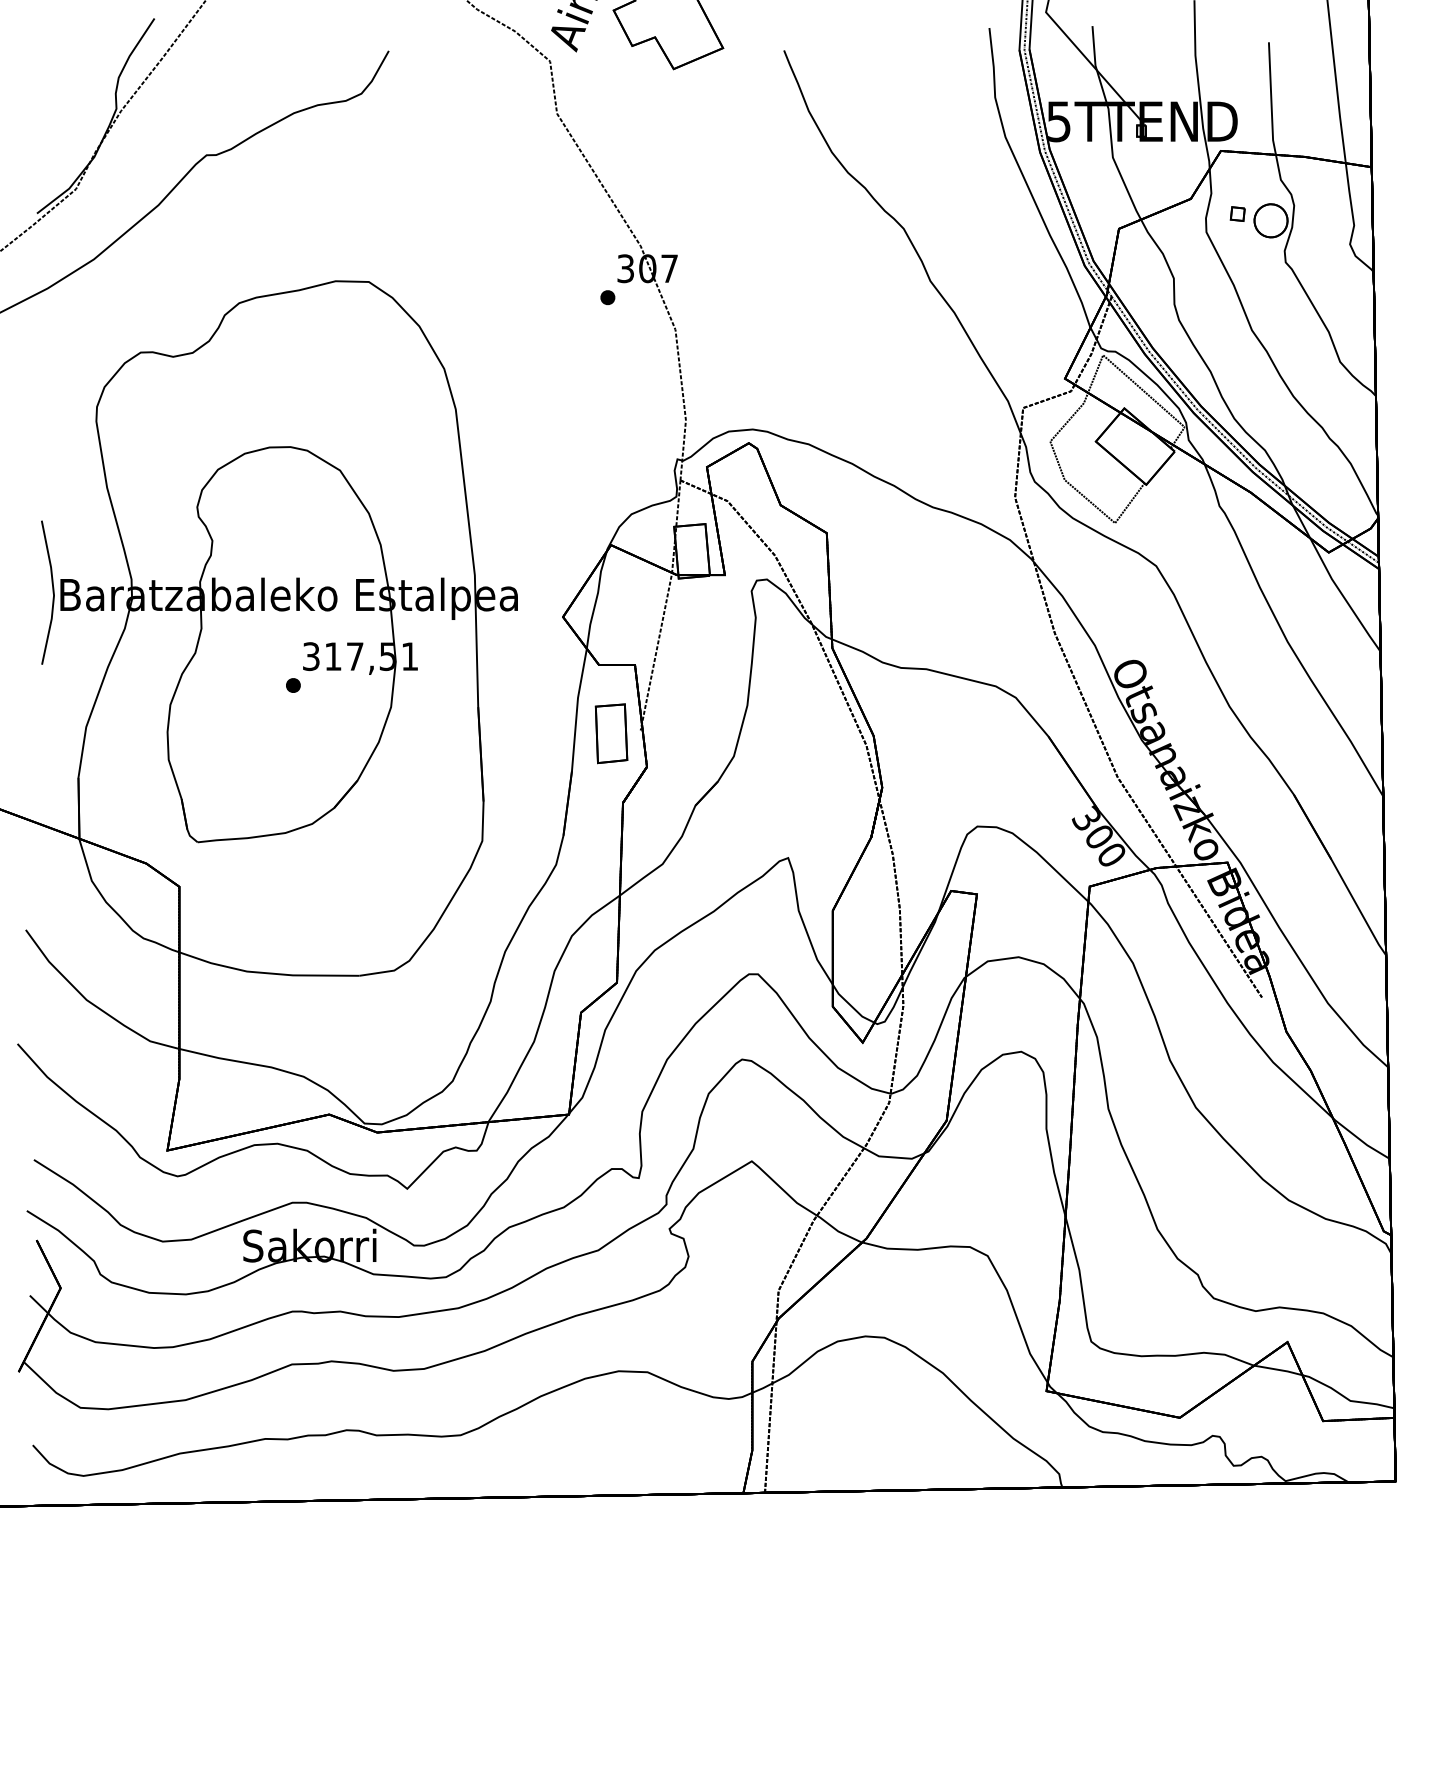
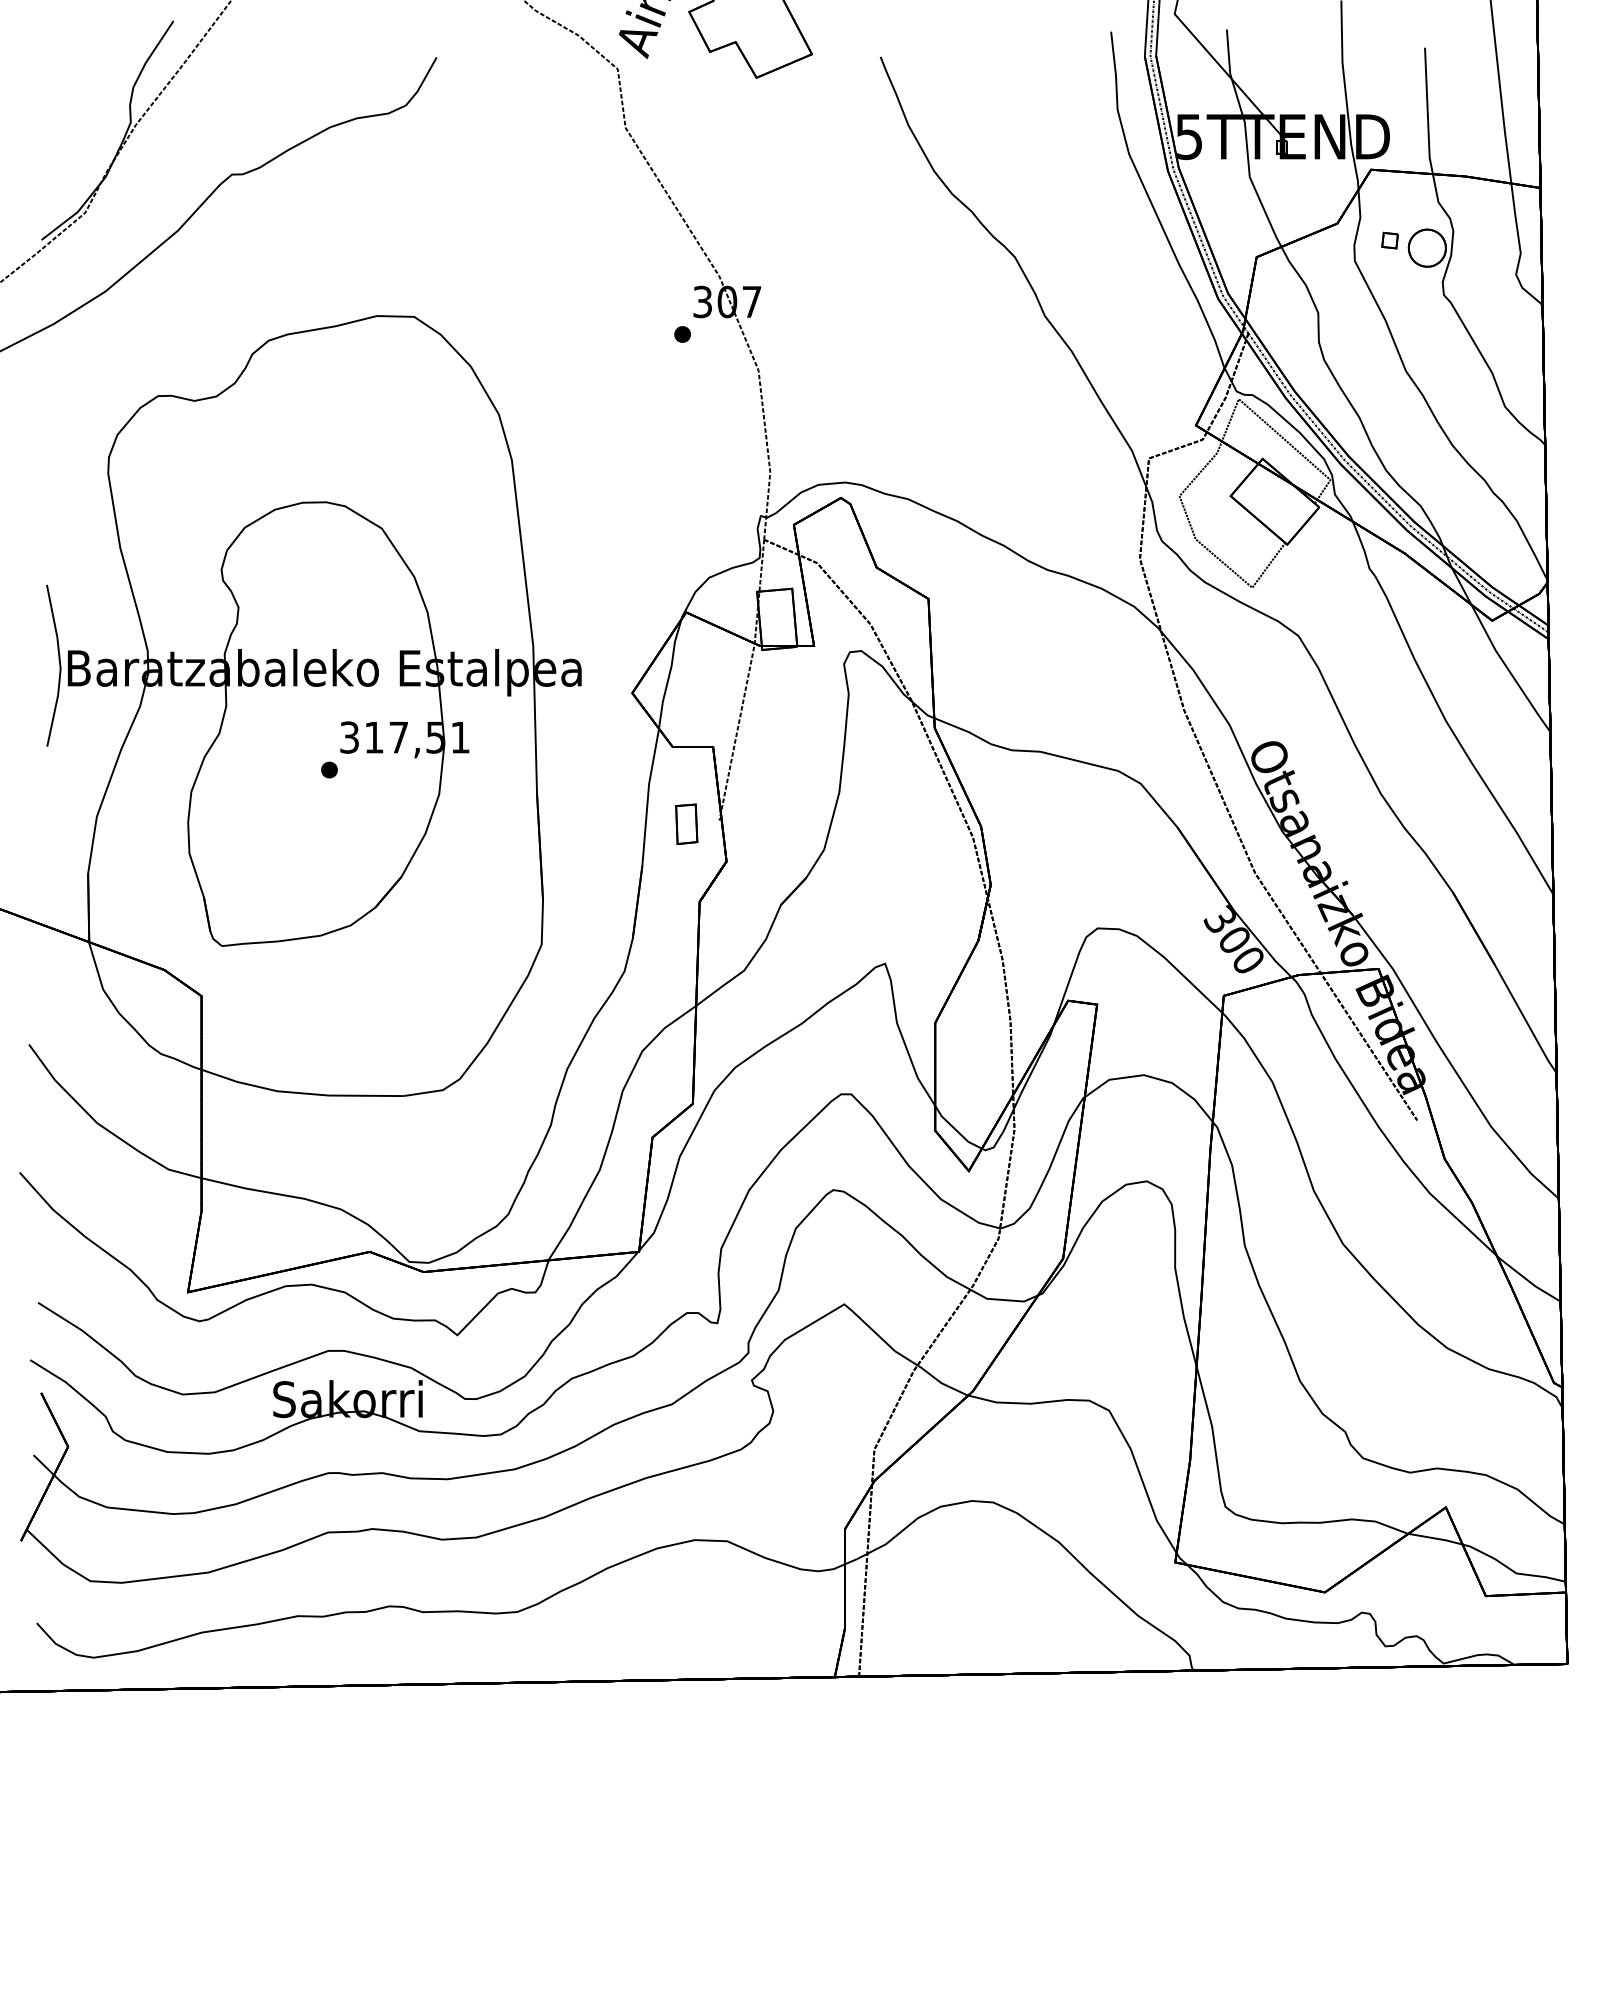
part: (611, 733) -> (686, 823), size x0.6

